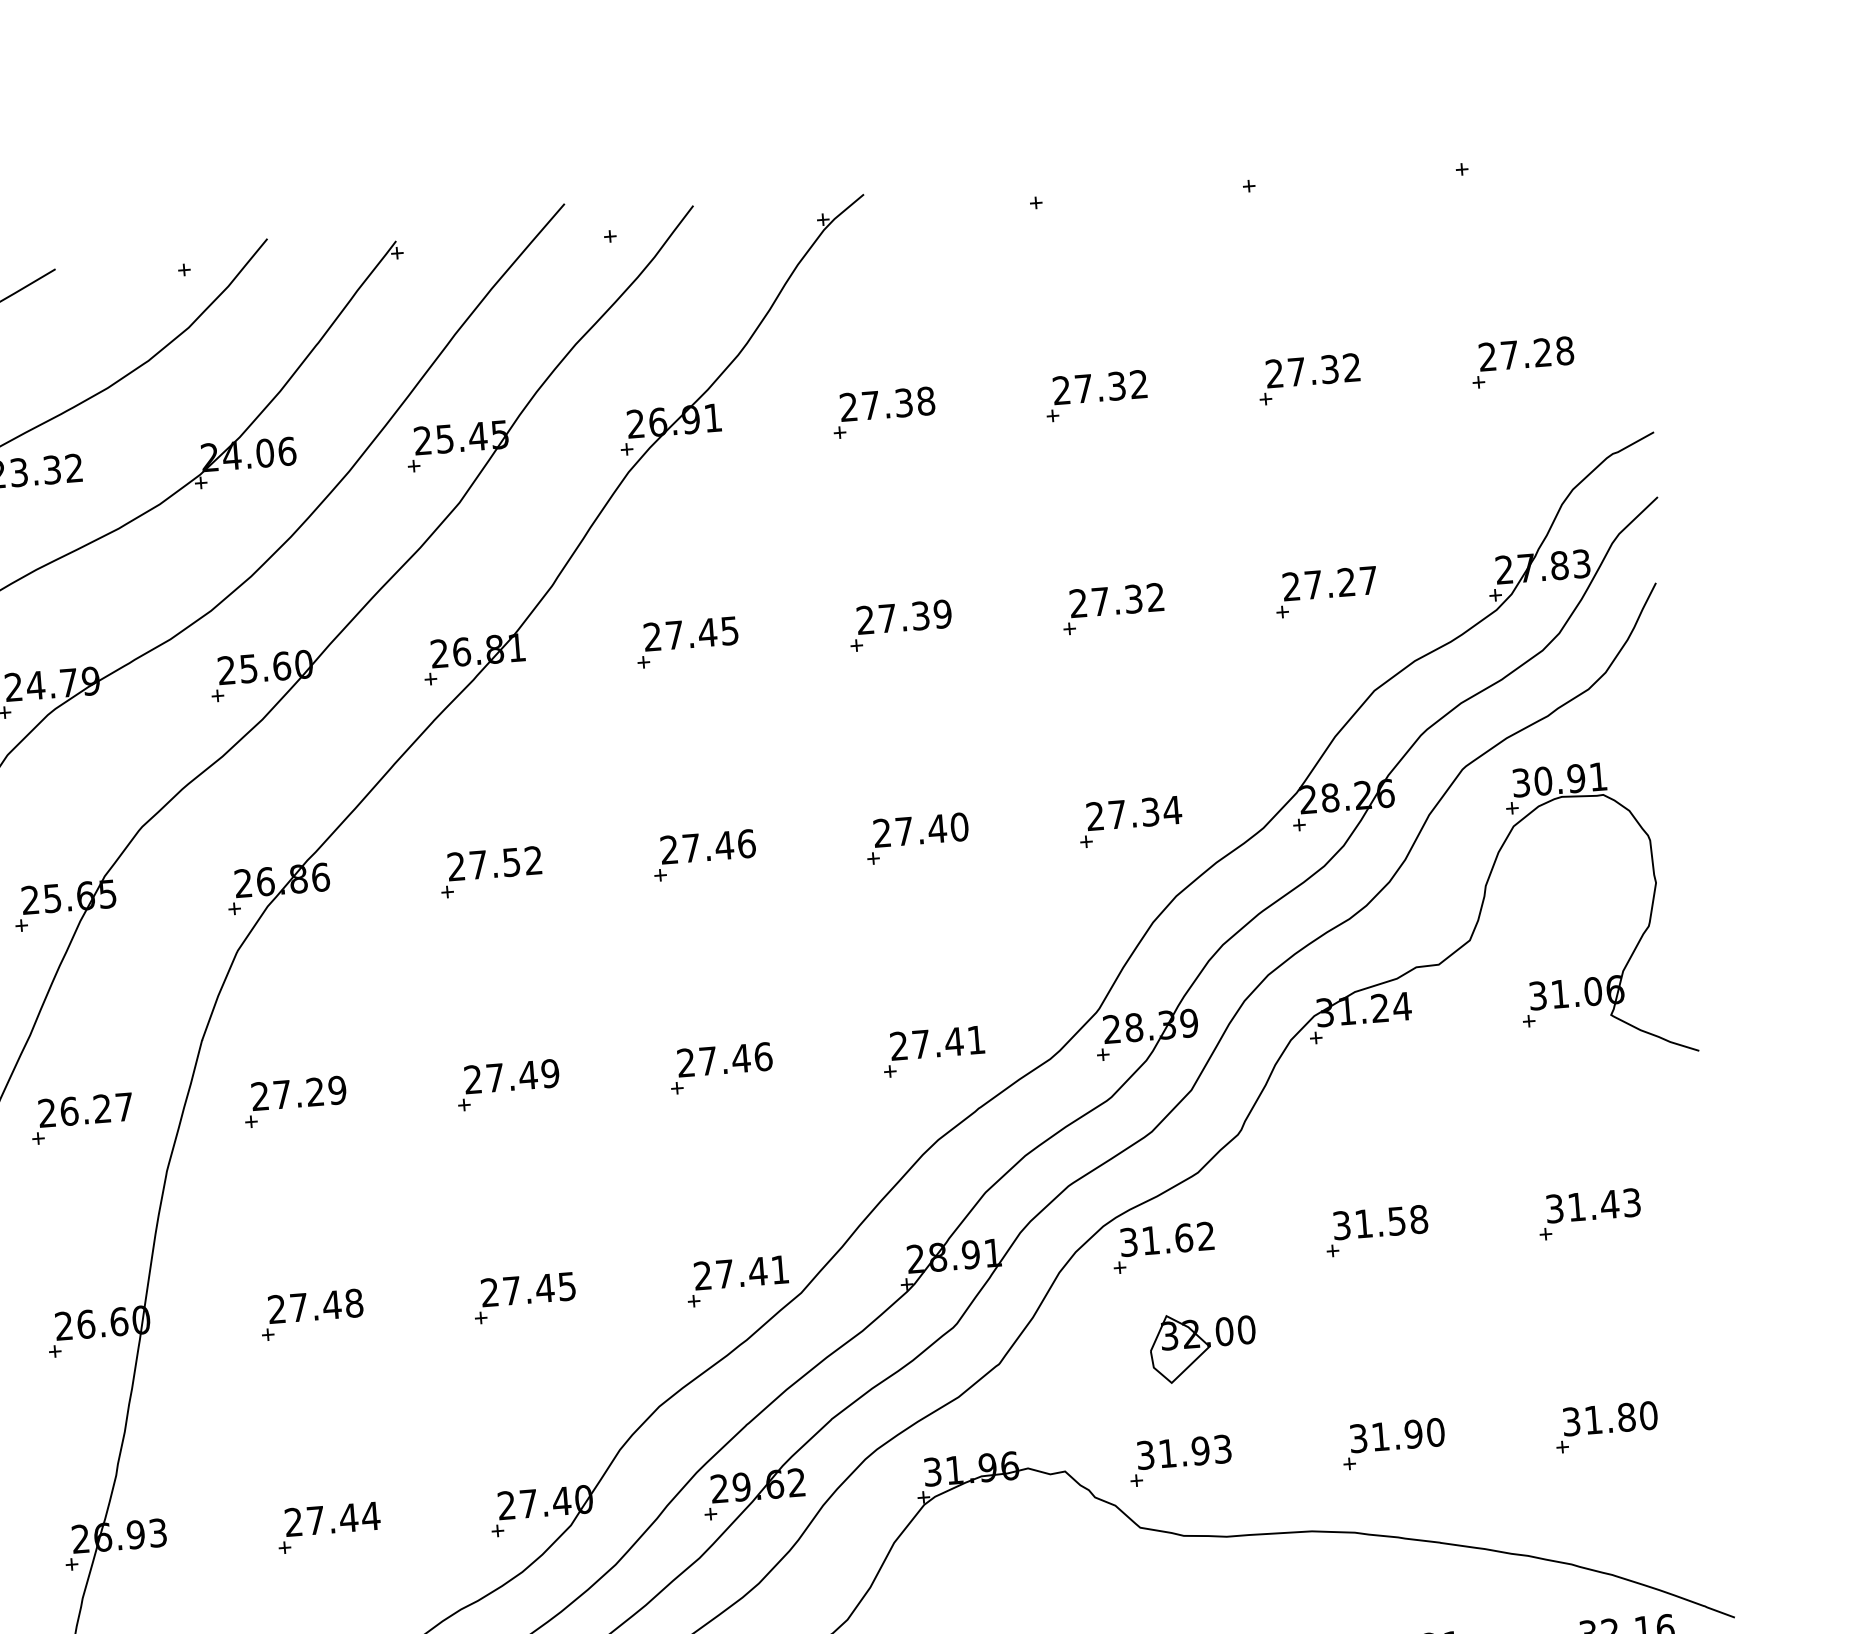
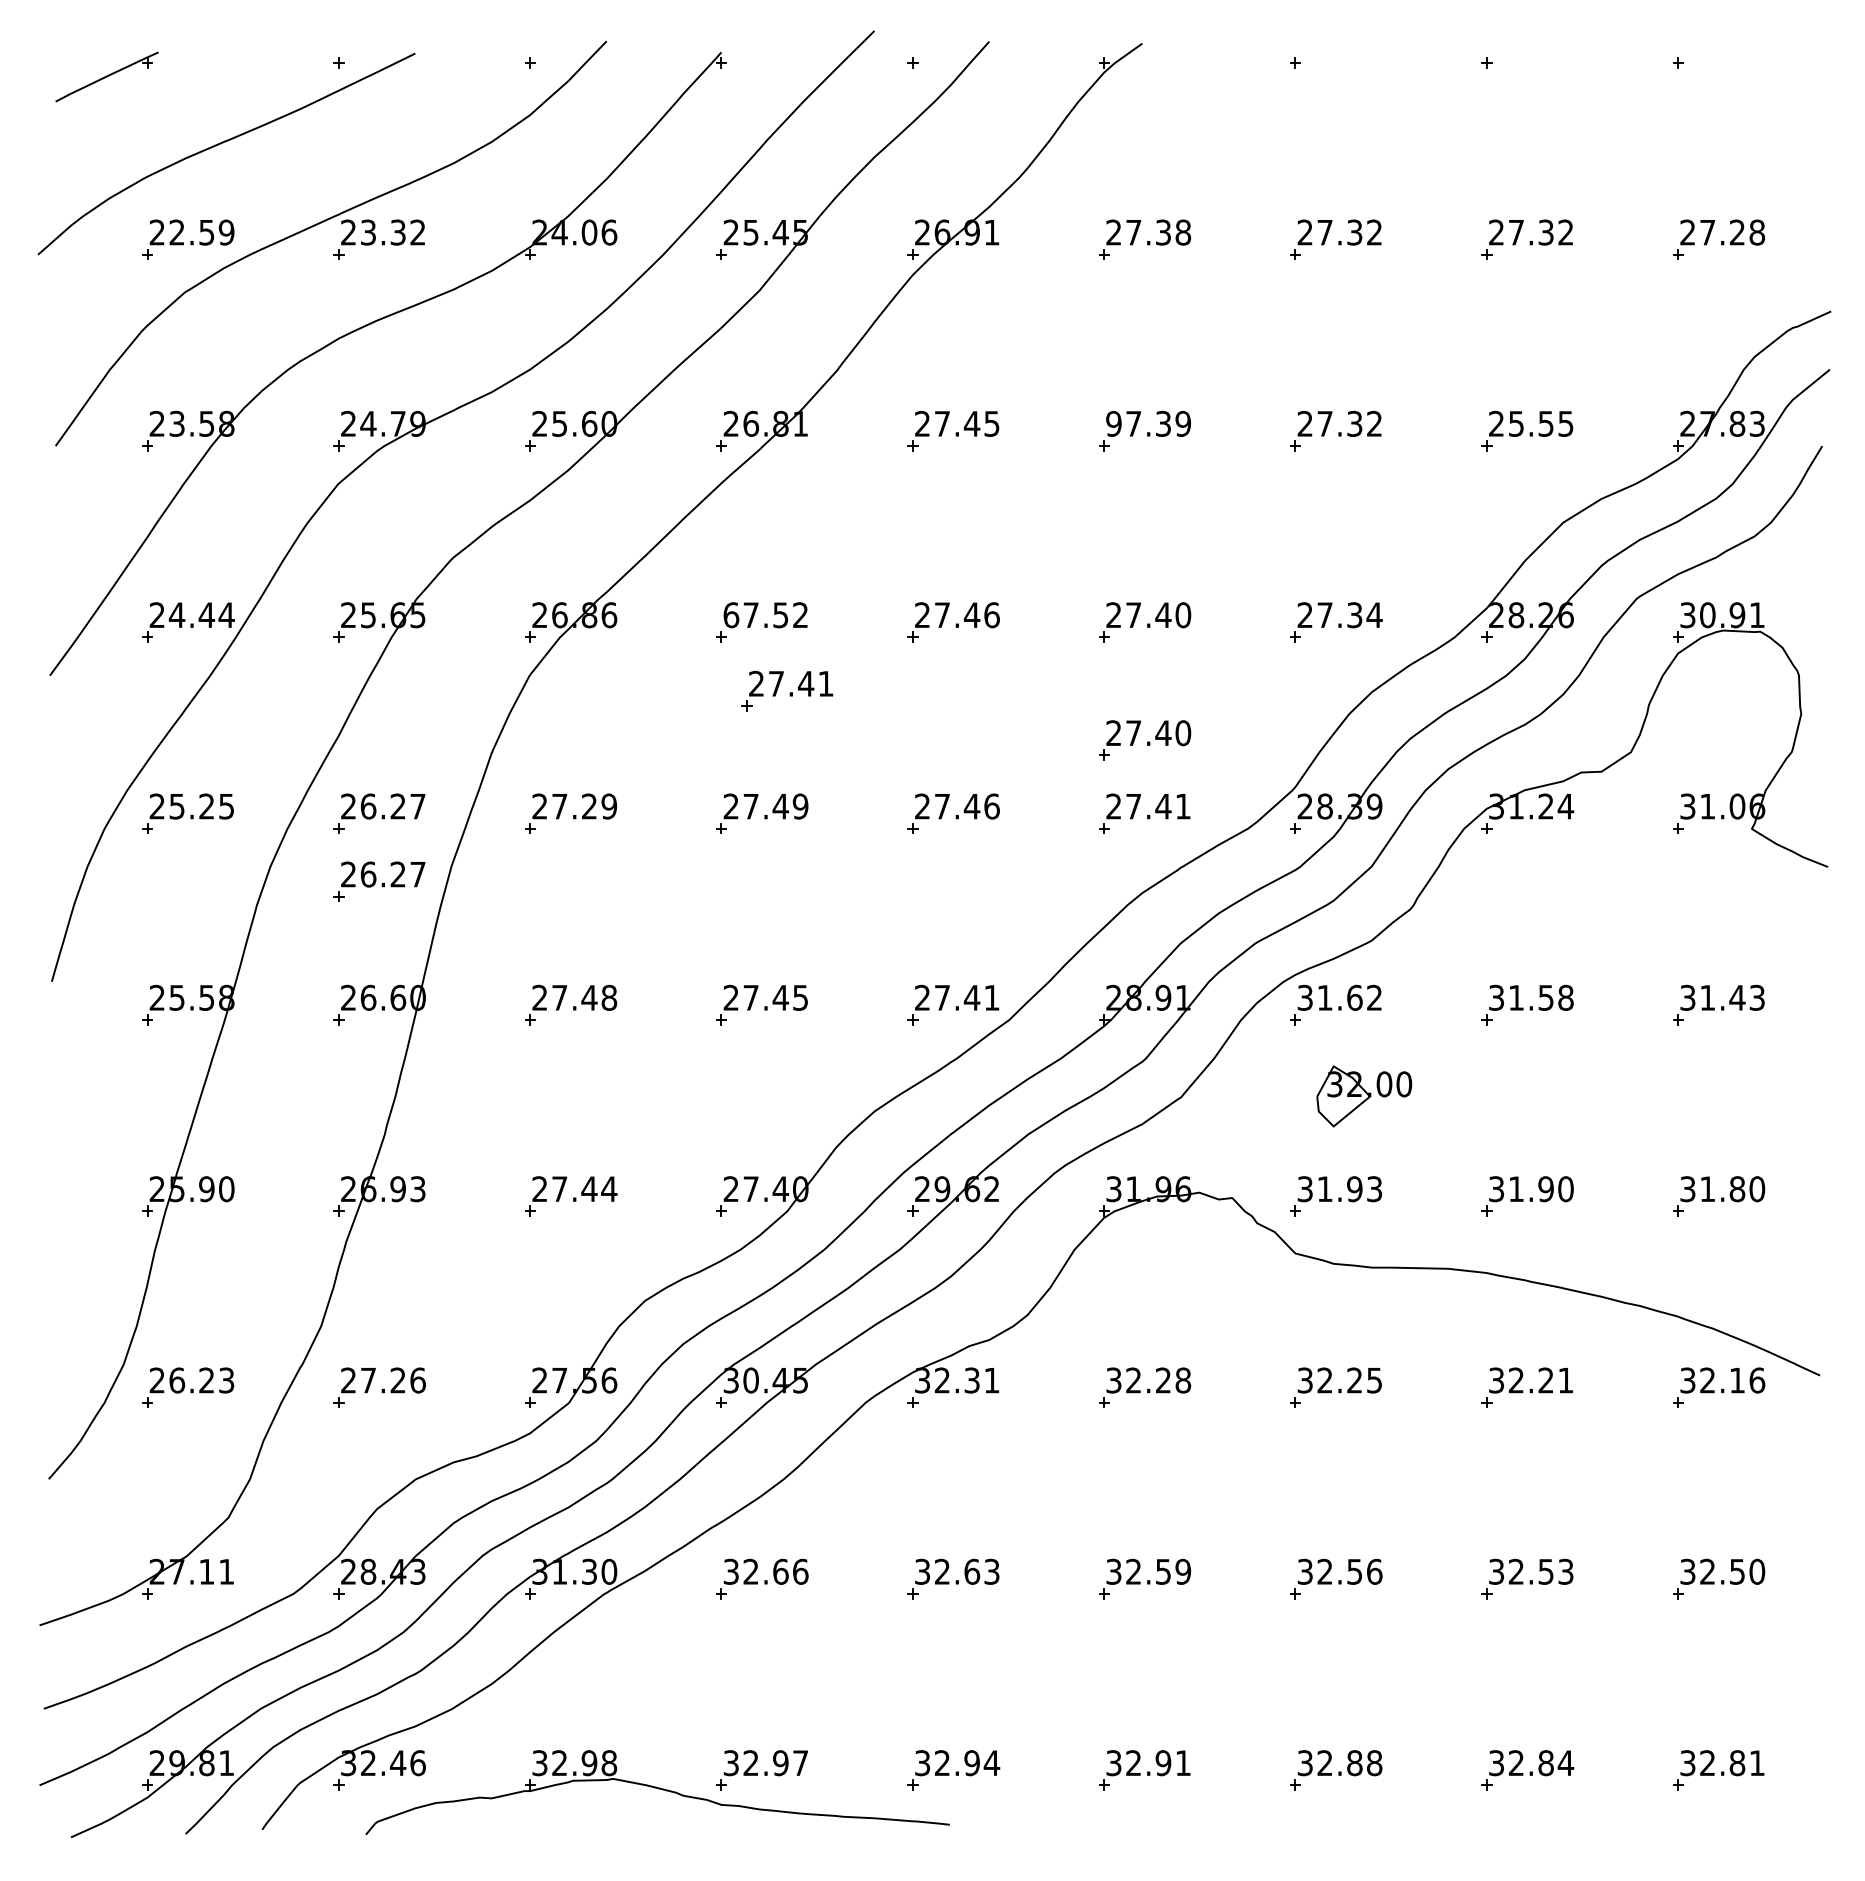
text: (1341, 582) -> (1541, 423), 27.27 -> 25.55
text: (865, 619) -> (1113, 423), 27.39 -> 97.39
text: (456, 866) -> (731, 615), 27.52 -> 67.52
part: (525, 945) -> (787, 690), added
part: (928, 969) -> (1145, 740), added
part: (88, 1193) -> (379, 881), added

